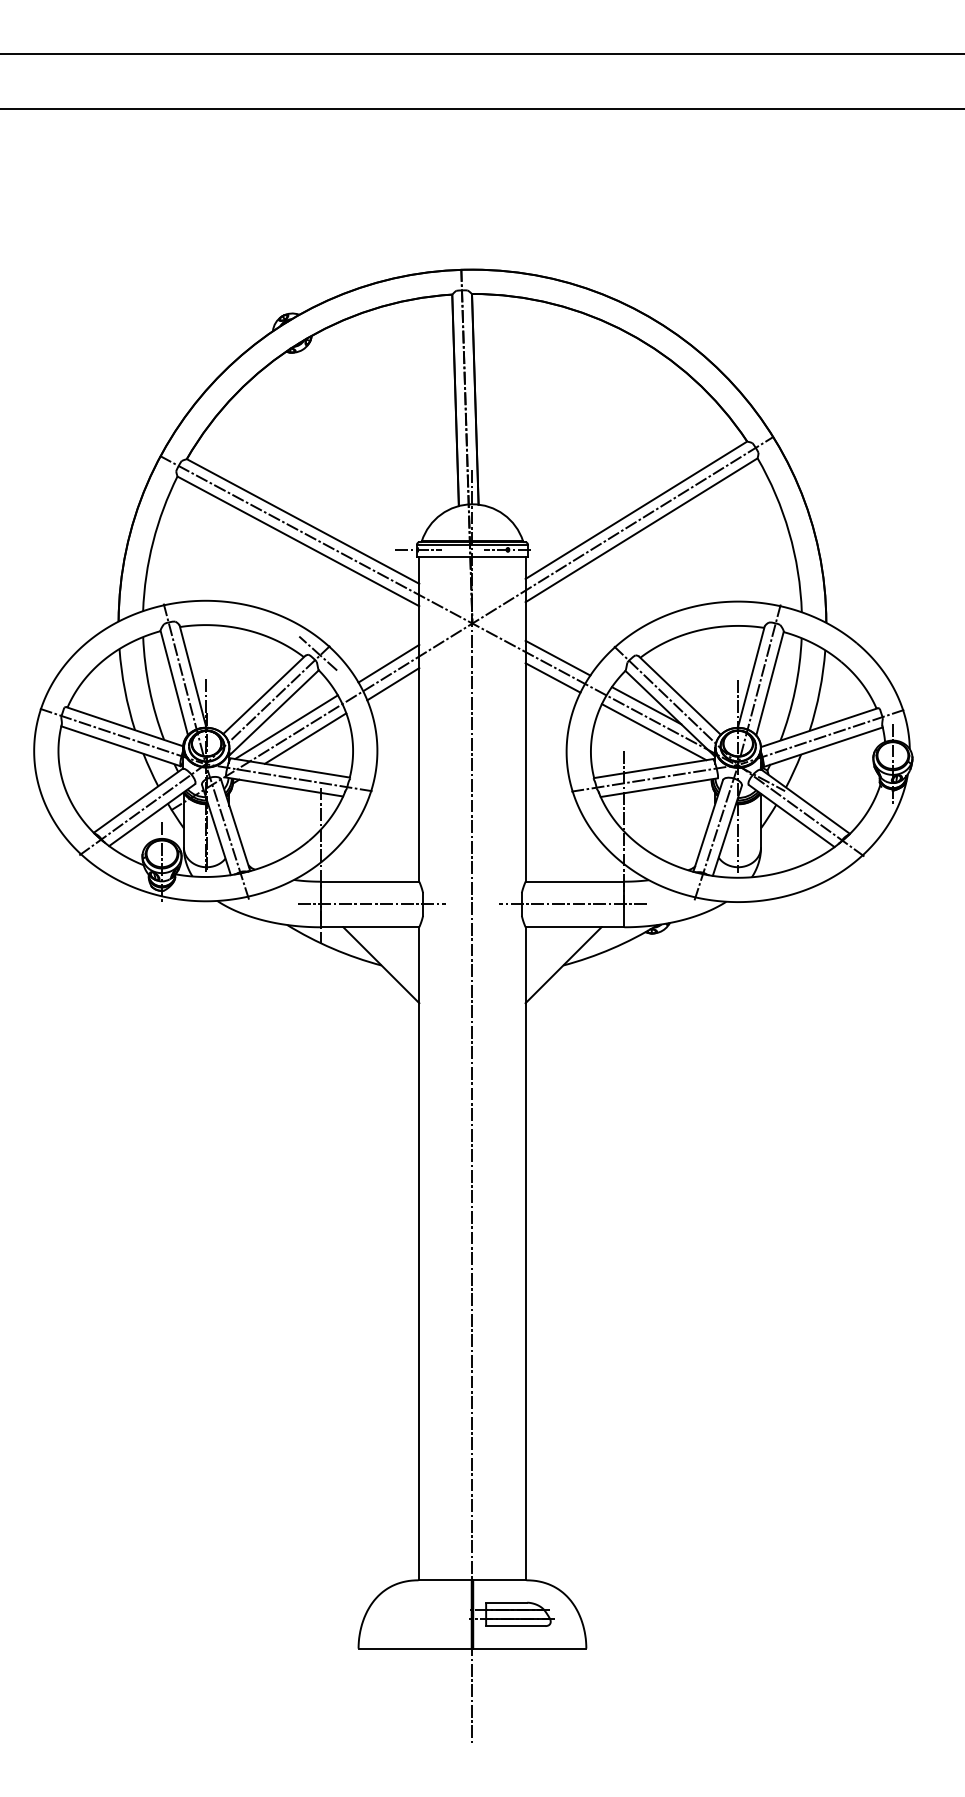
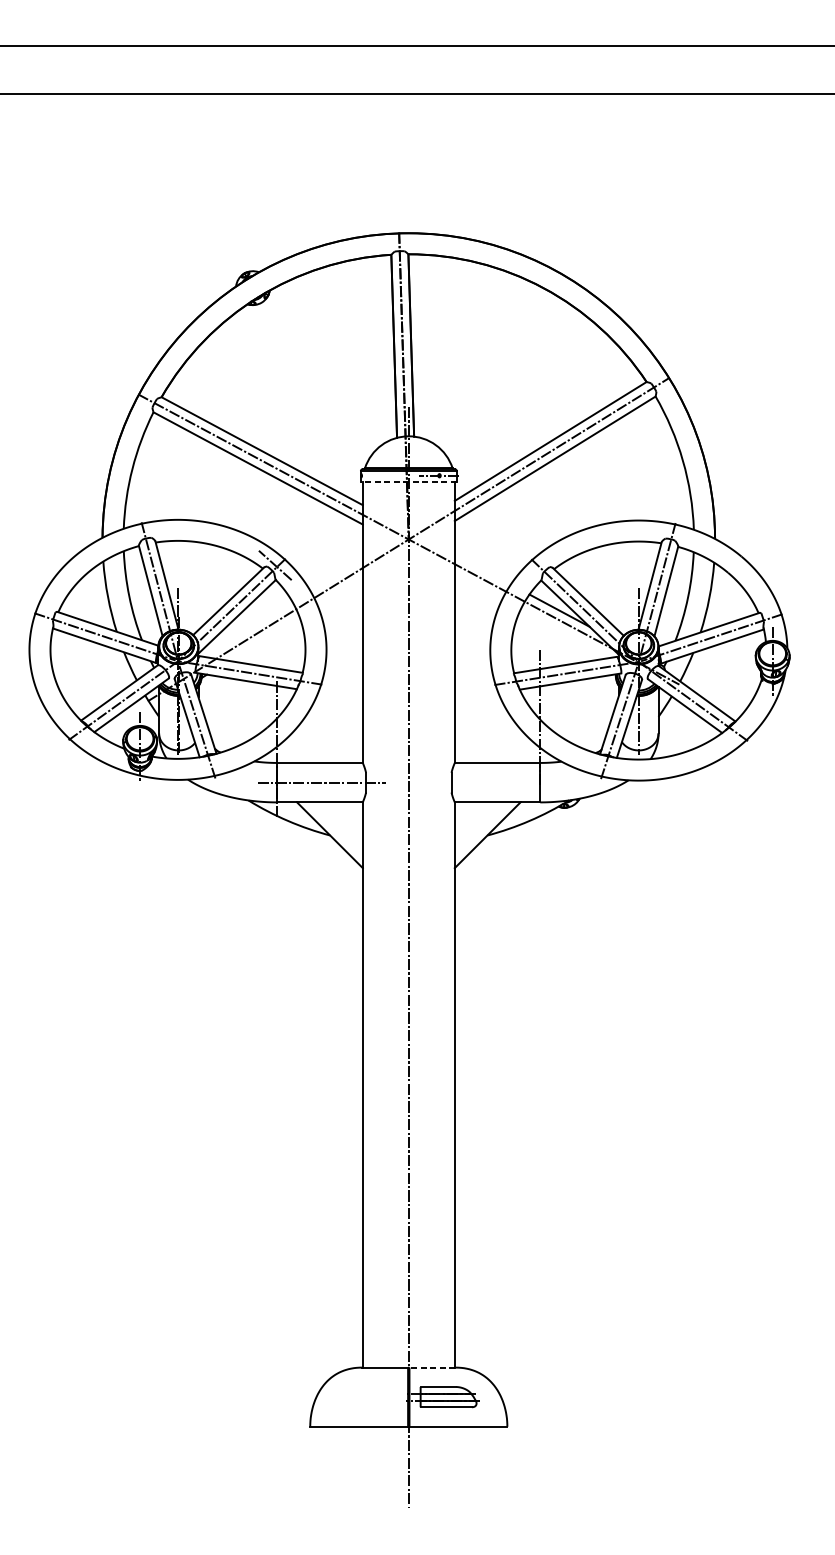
line: (418, 549) -> (362, 475), removed
line: (471, 557) -> (407, 482), solid -> dashed
line: (557, 657) -> (482, 568), removed
line: (388, 663) -> (336, 574), removed
line: (552, 677) -> (478, 586), removed
line: (393, 684) -> (340, 592), removed
line: (286, 727) -> (247, 629), removed
line: (653, 732) -> (565, 633), removed
line: (305, 738) -> (264, 639), removed
line: (573, 904) -> (496, 782), removed
line: (499, 1580) -> (432, 1367), solid -> dashed

